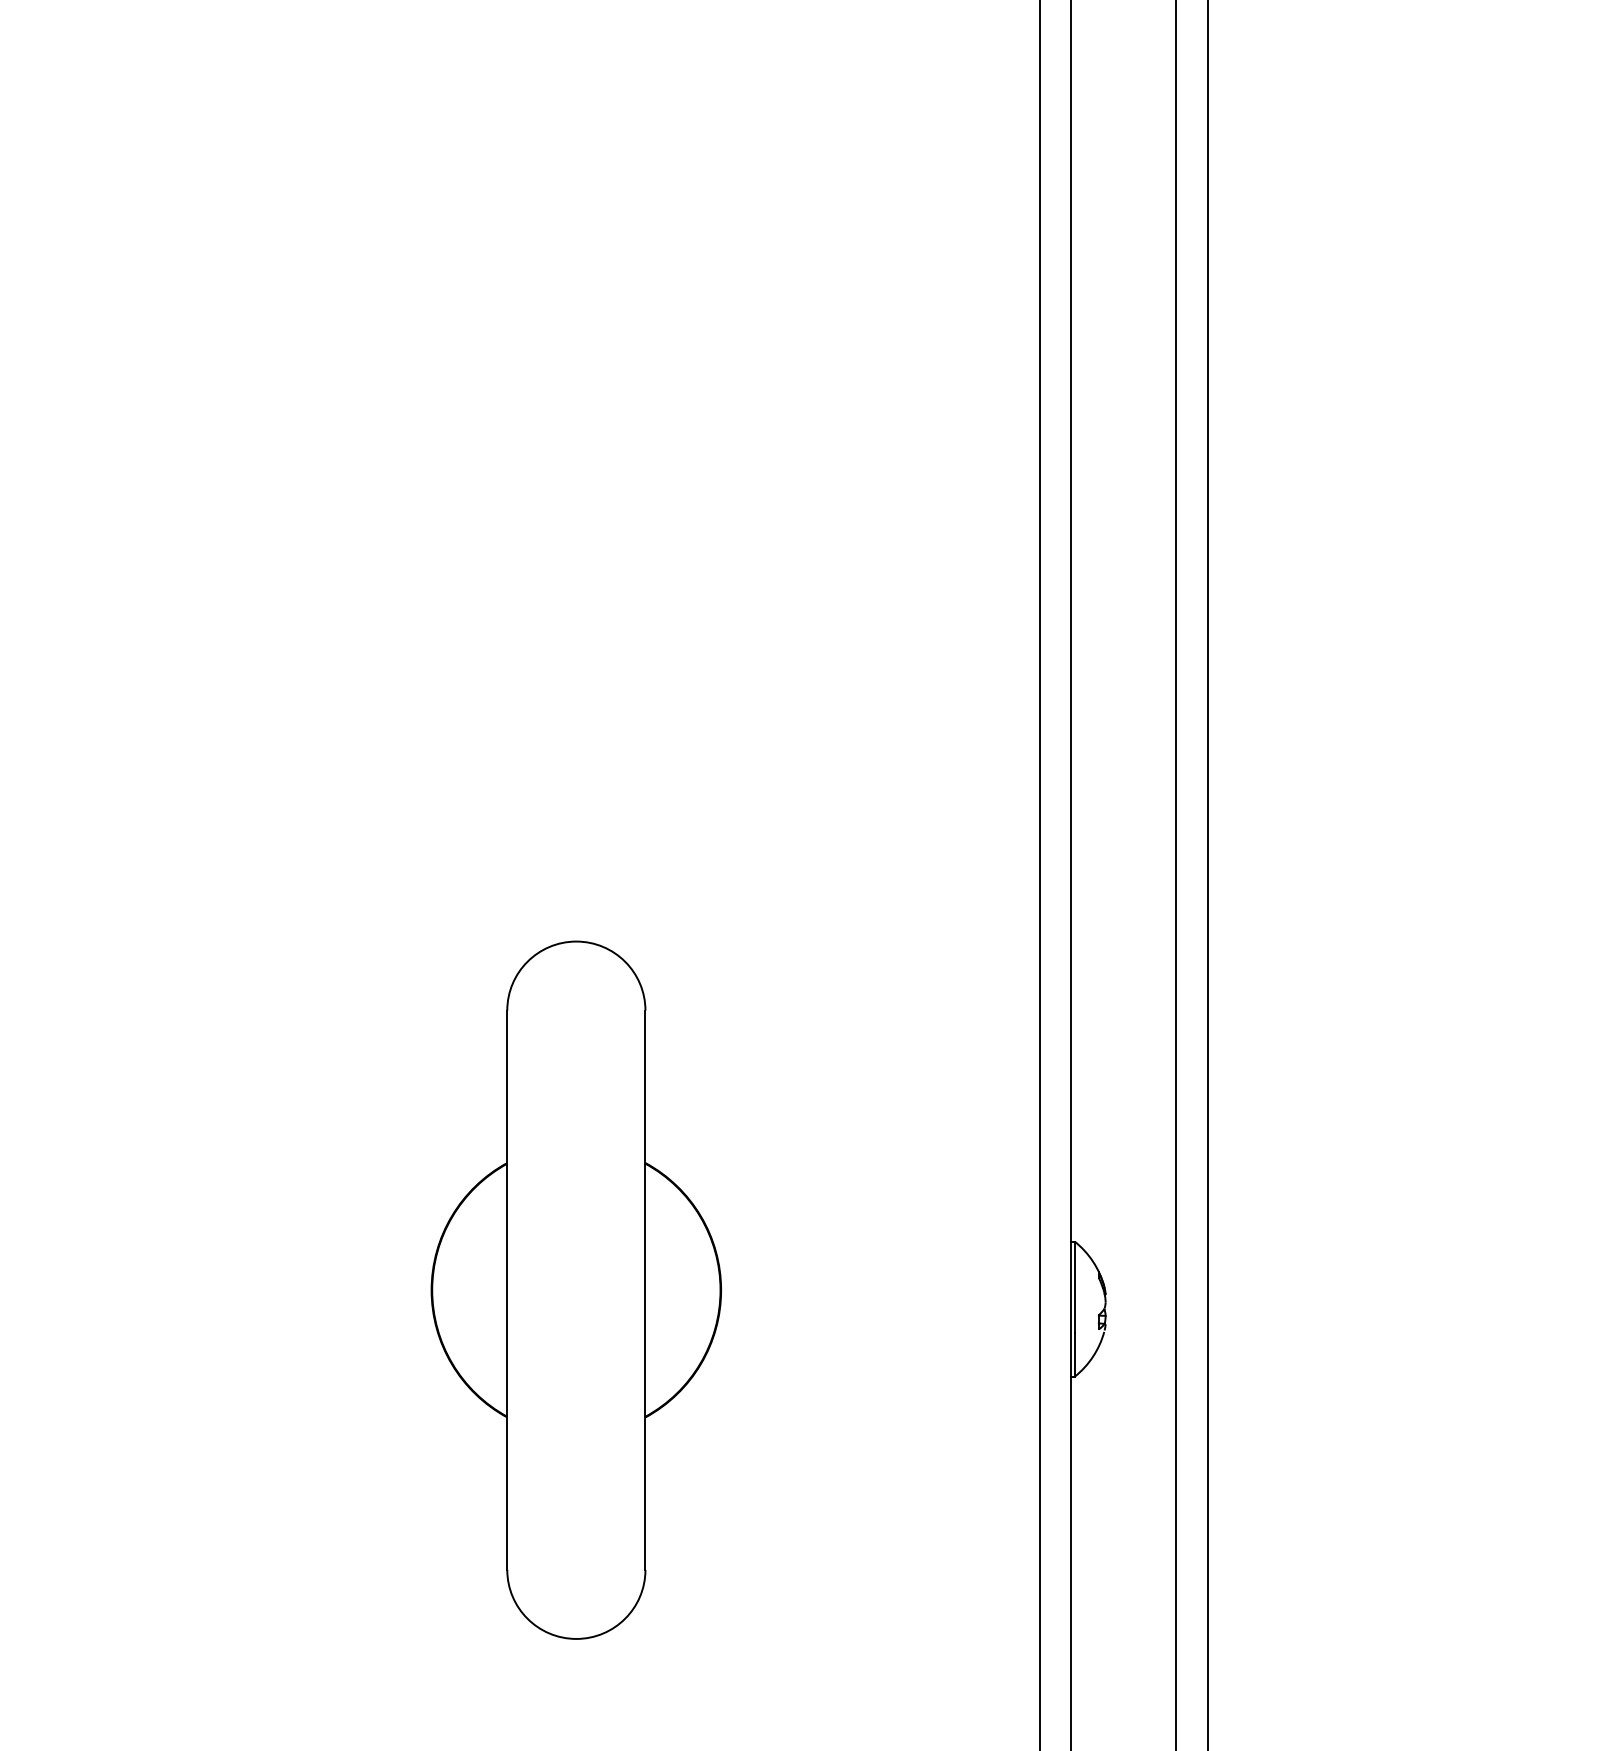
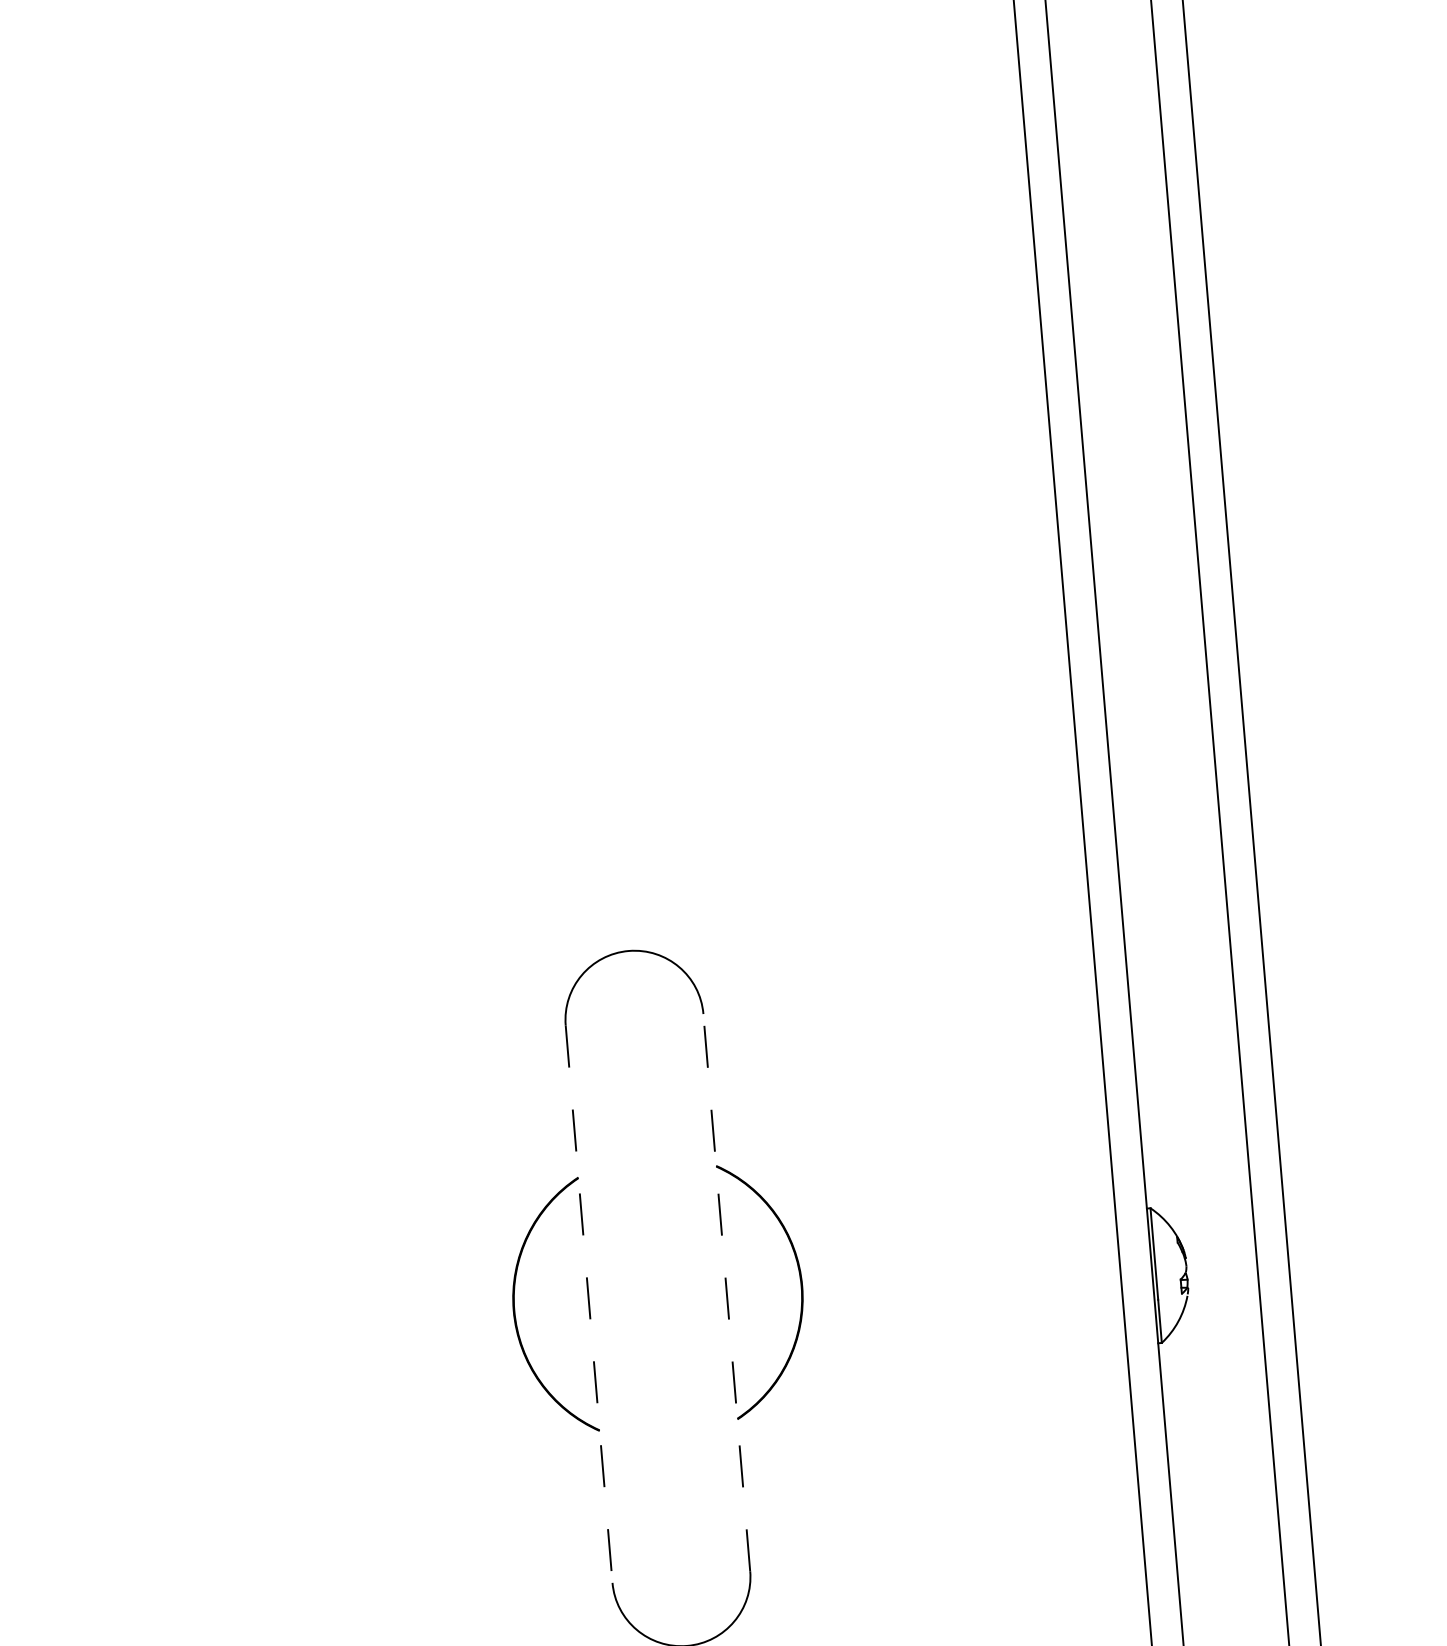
line: (507, 1290) -> (589, 1304), solid -> dashed
line: (645, 1290) -> (726, 1292), solid -> dashed

